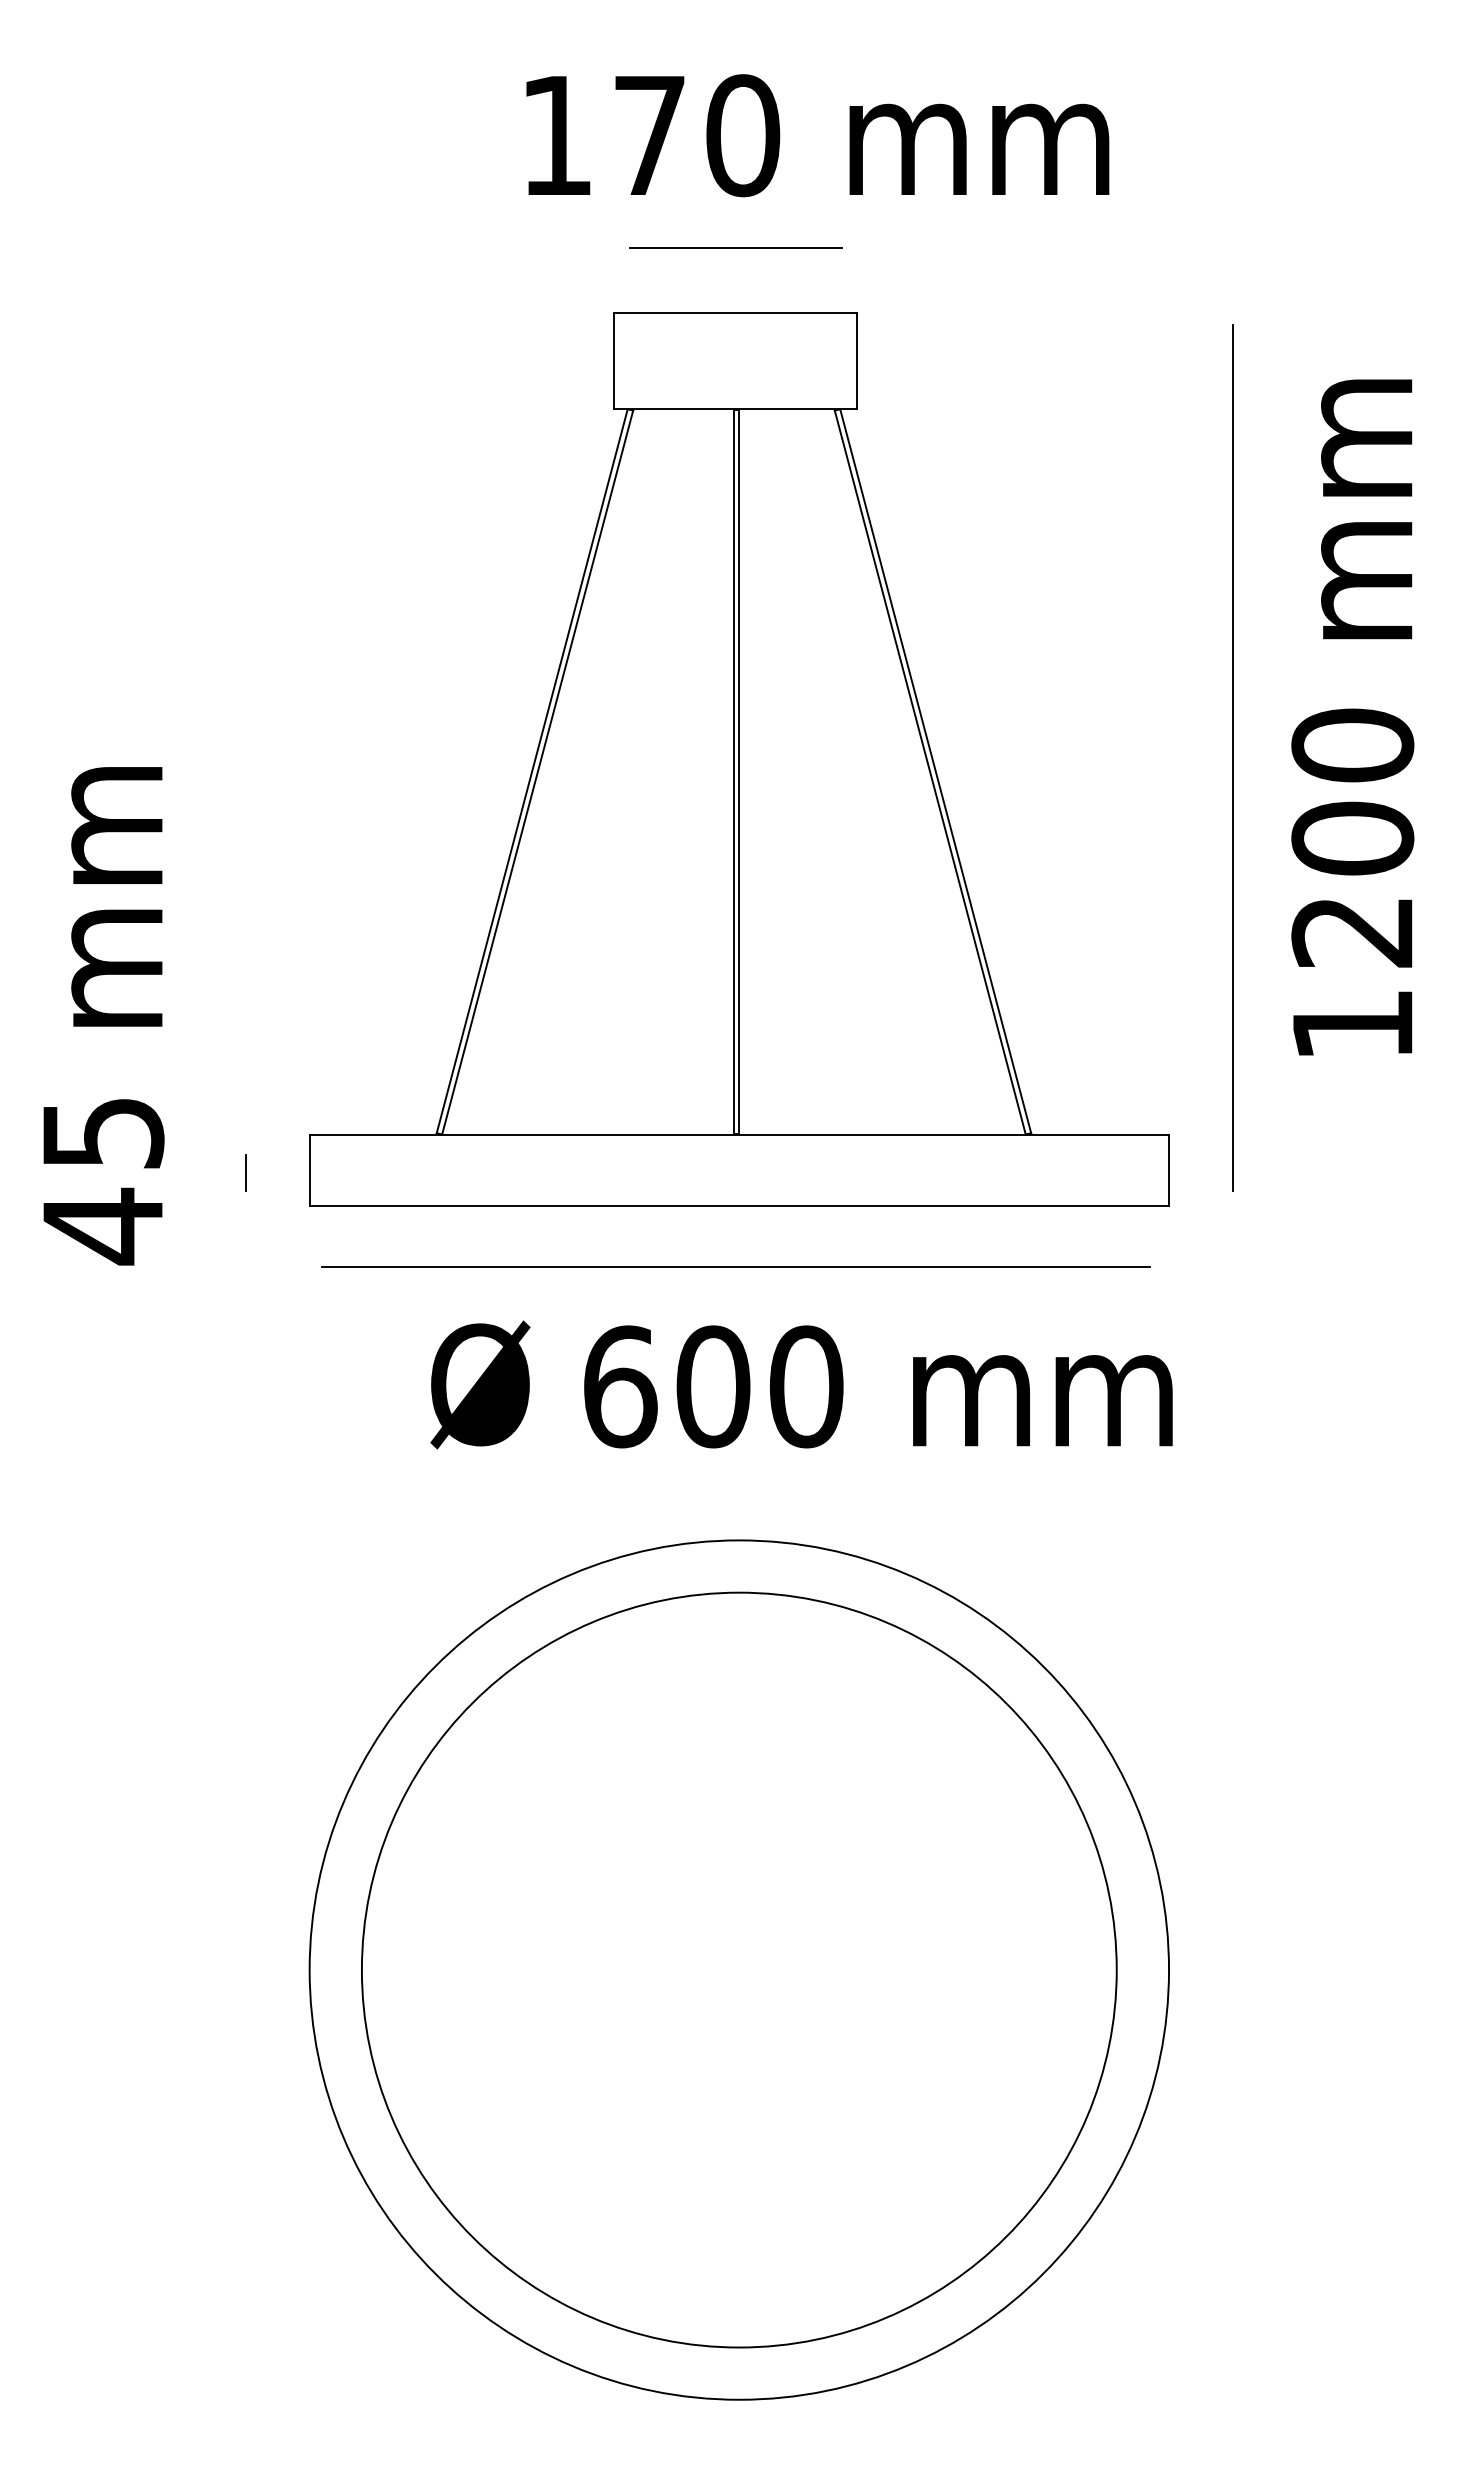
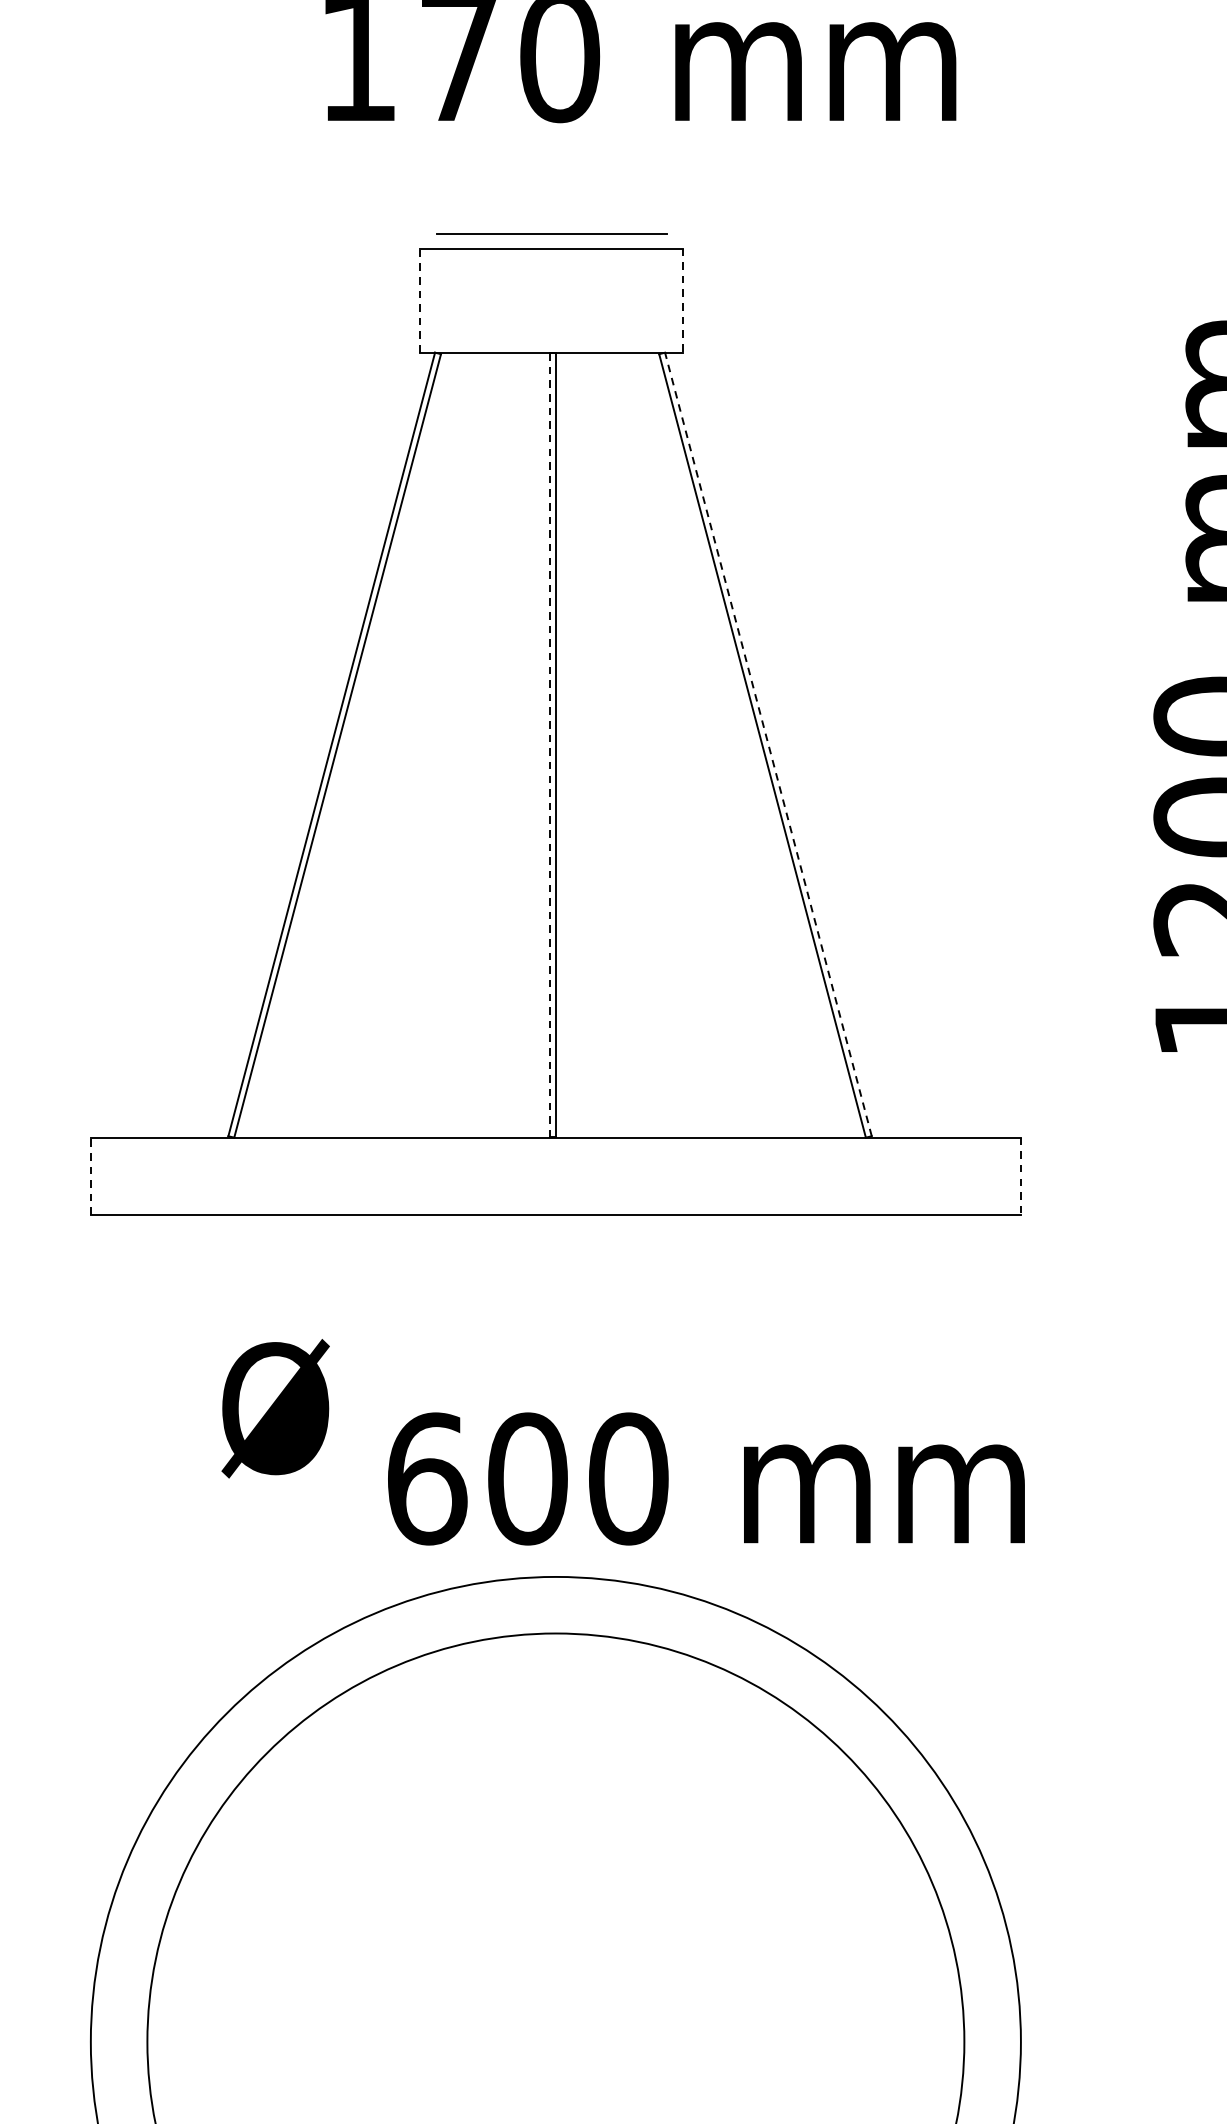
line: (735, 247) -> (551, 232), moved
line: (613, 360) -> (419, 299), solid -> dashed
line: (856, 361) -> (682, 301), solid -> dashed
line: (1232, 757) -> (1089, 729), removed
line: (935, 770) -> (768, 743), solid -> dashed
line: (733, 771) -> (549, 744), solid -> dashed
line: (309, 1170) -> (90, 1176), solid -> dashed
line: (1169, 1170) -> (1021, 1176), solid -> dashed
line: (246, 1172) -> (22, 1178), removed
line: (735, 1267) -> (551, 1281), removed
text: (878, 1386) -> (706, 1478), moved

